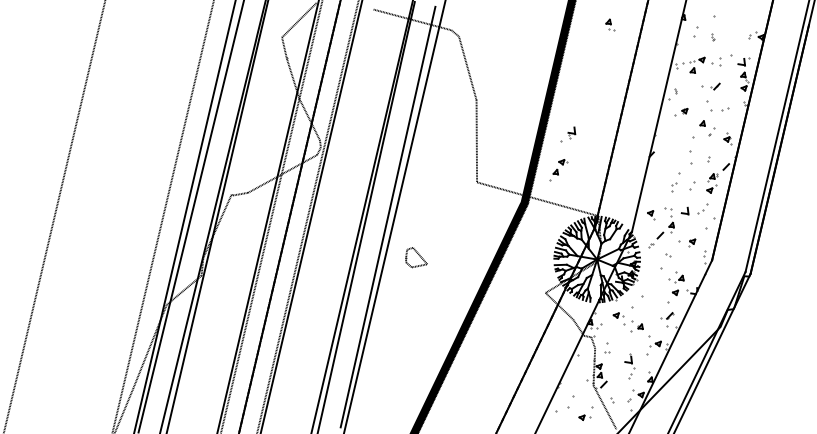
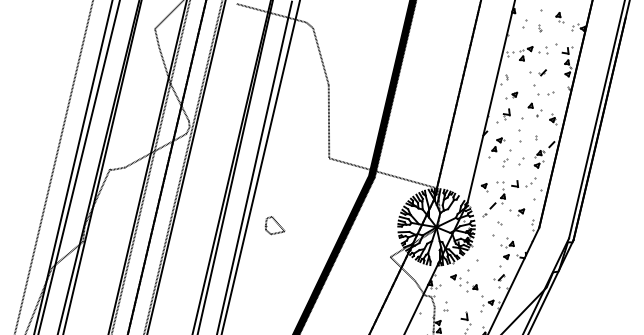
part: (610, 24) -> (560, 17), moved
part: (568, 134) -> (503, 115), moved
part: (558, 170) -> (496, 147), moved

